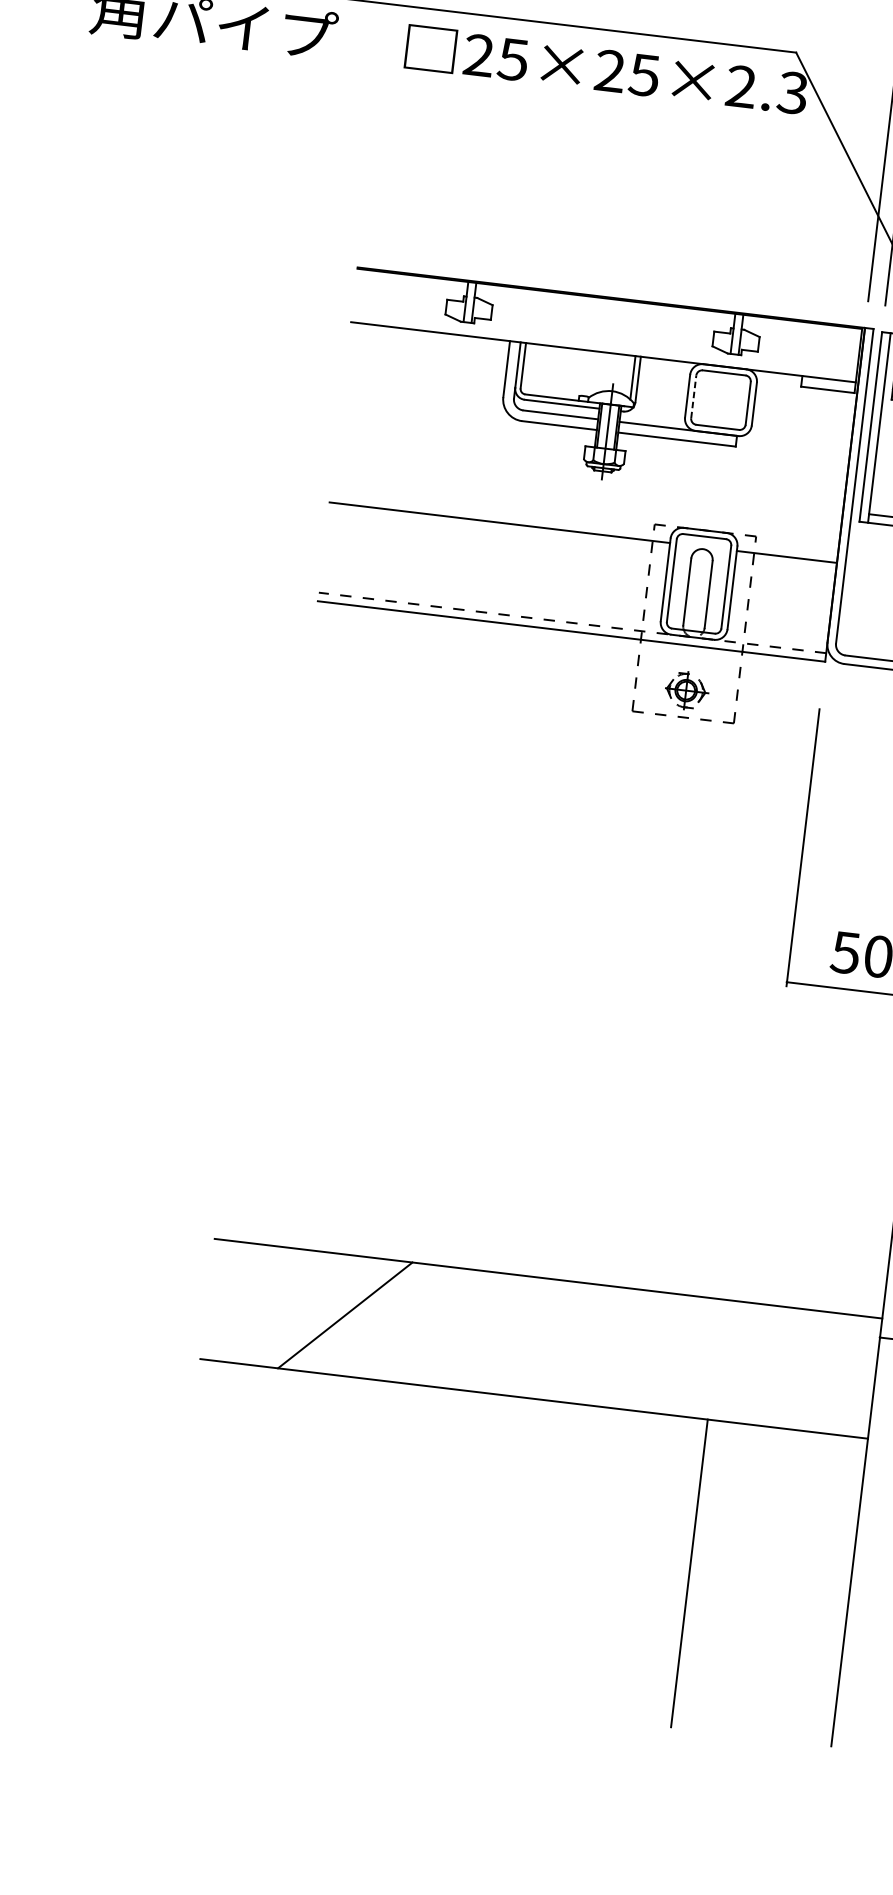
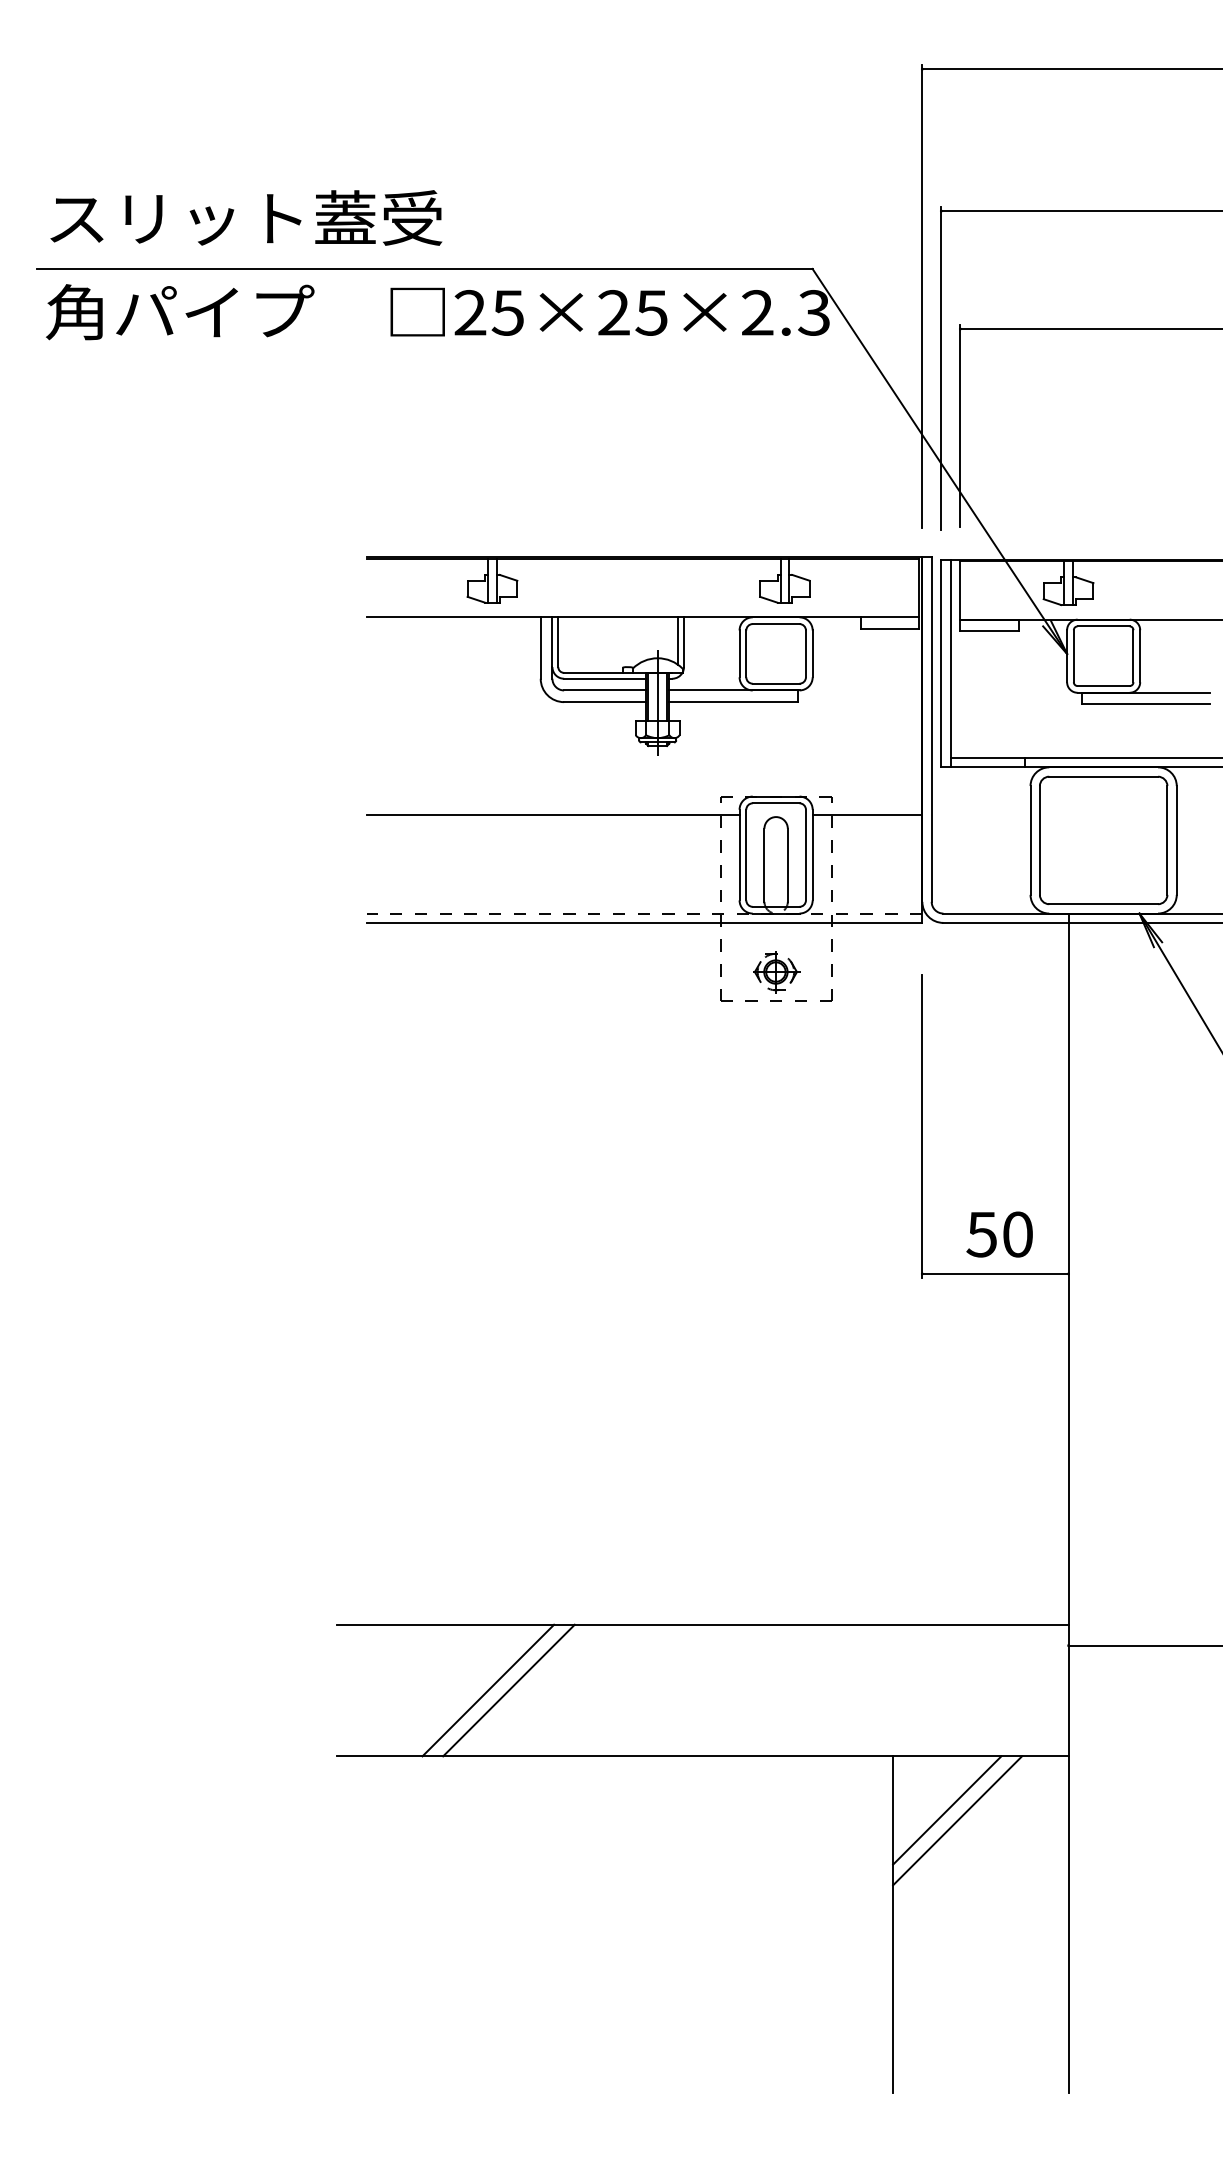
line: (693, 396) -> (746, 653), dashed -> solid
line: (363, 1317) -> (508, 1690), added
line: (751, 1474) -> (947, 1810), added
line: (759, 1485) -> (957, 1820), added

